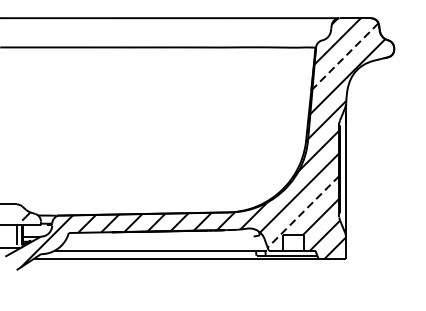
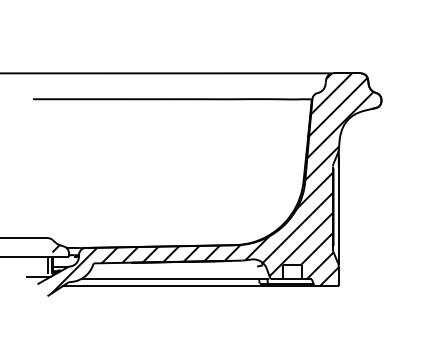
line: (344, 56) -> (337, 107), dashed -> solid
line: (303, 211) -> (301, 244), dashed -> solid

